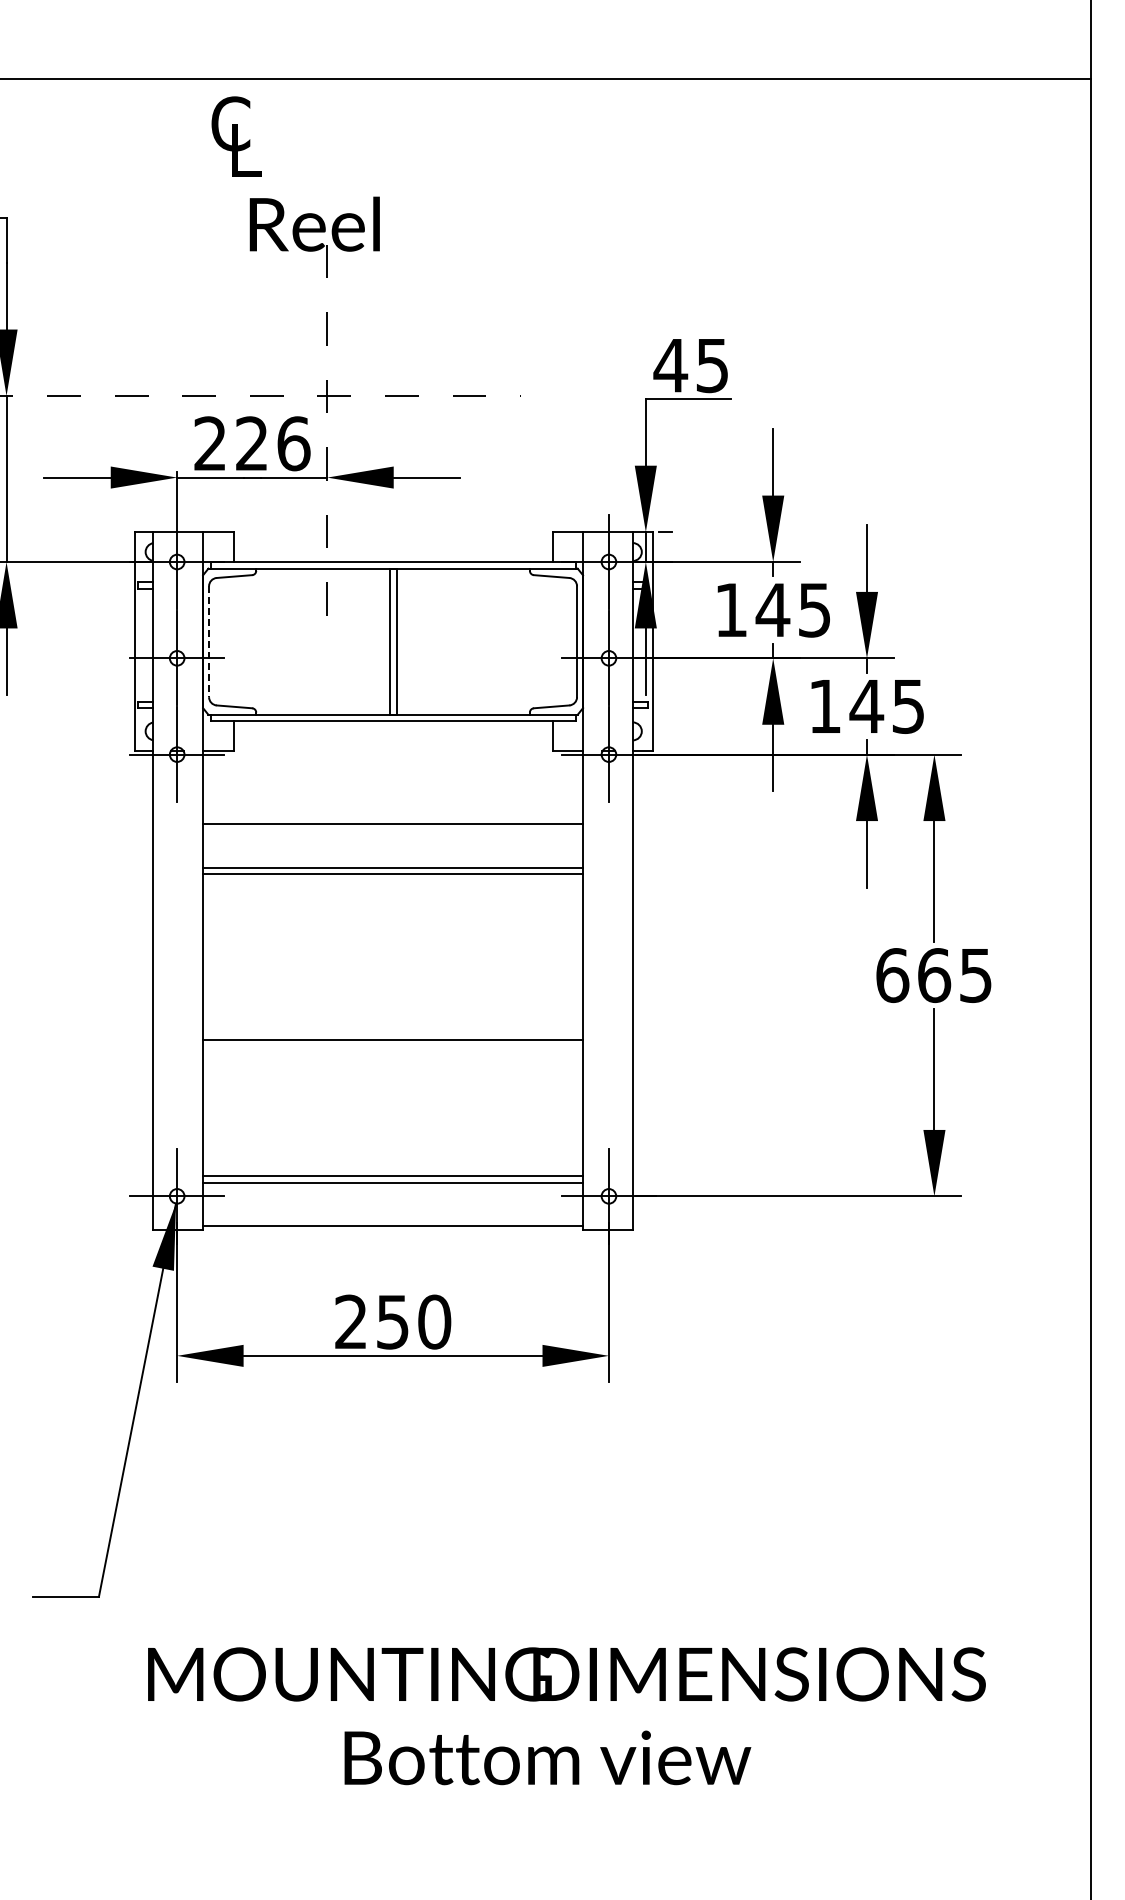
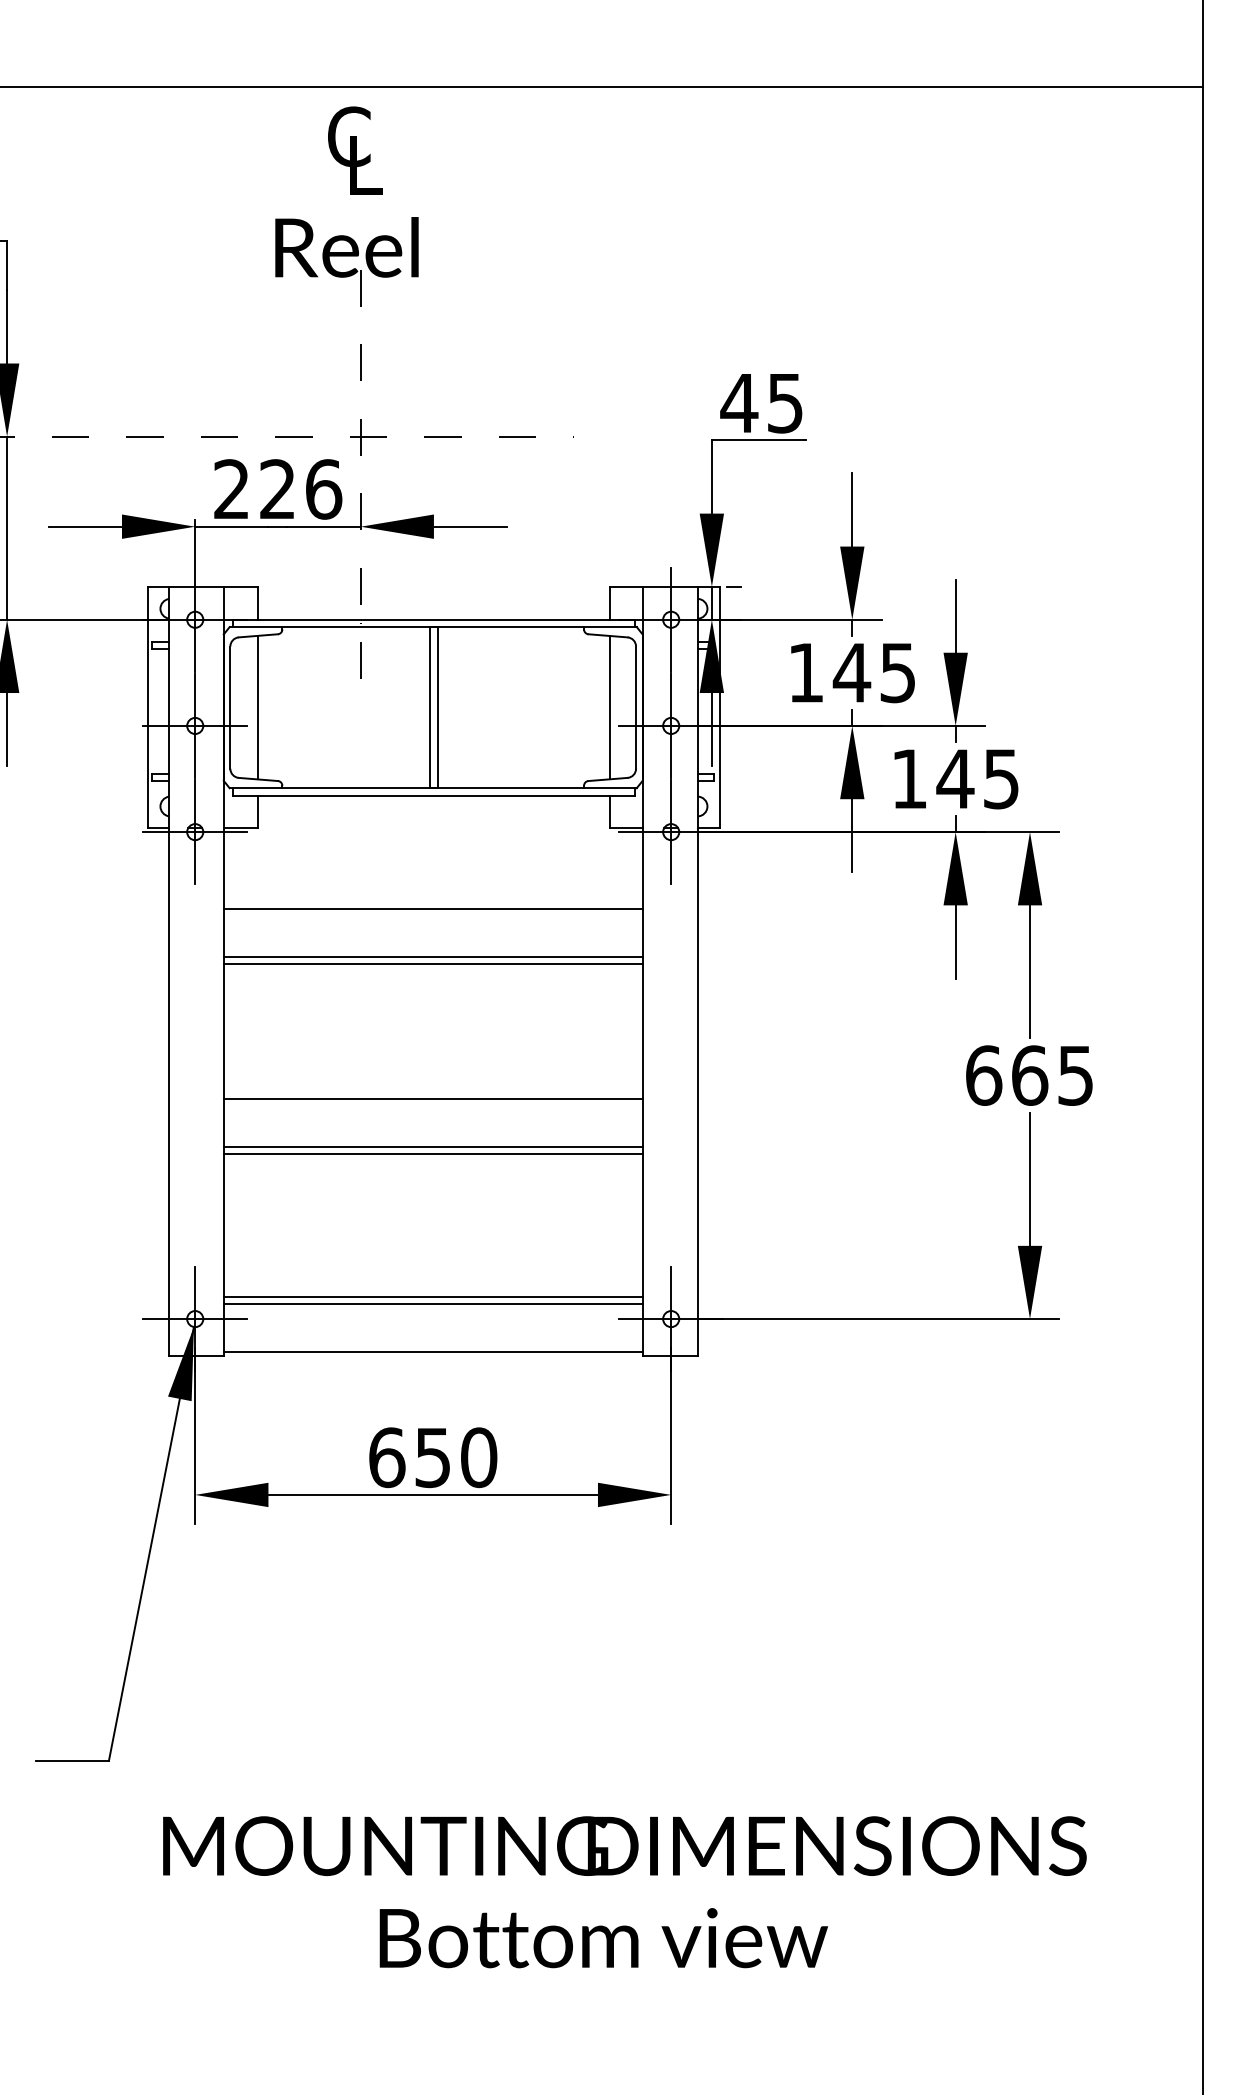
text: (236, 136) -> (355, 150), moved
line: (234, 641) -> (258, 707), added
line: (553, 641) -> (610, 707), added
line: (209, 642) -> (230, 708), dashed -> solid
line: (393, 997) -> (433, 1099), added
line: (393, 1046) -> (433, 1153), added
text: (351, 1321) -> (387, 1457), 250 -> 650

